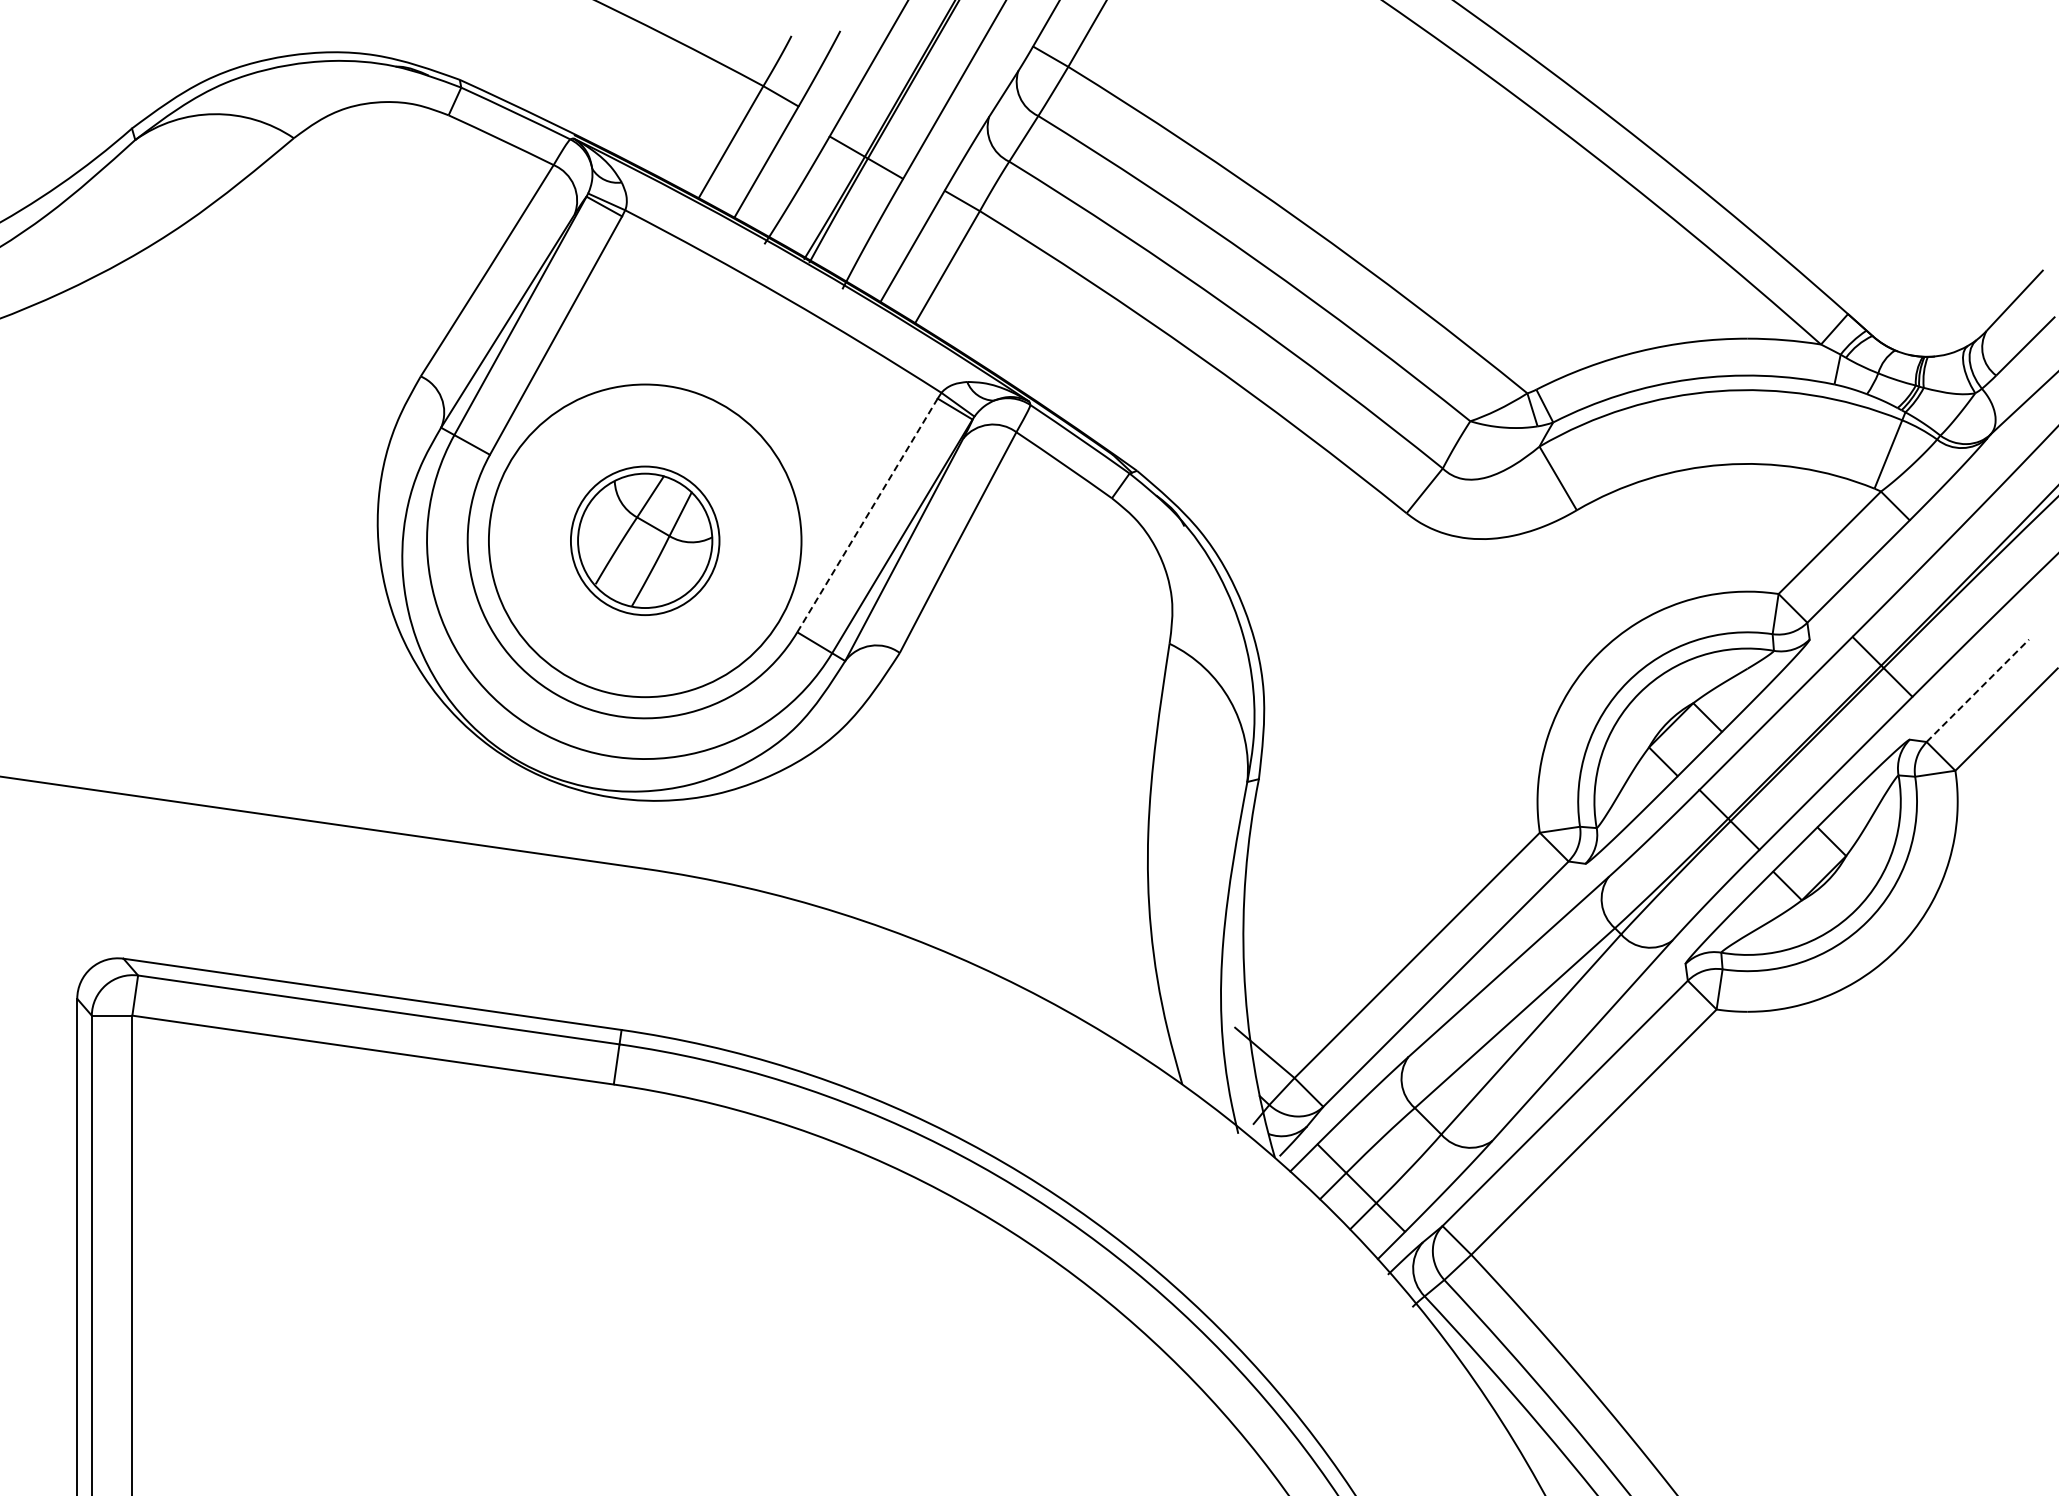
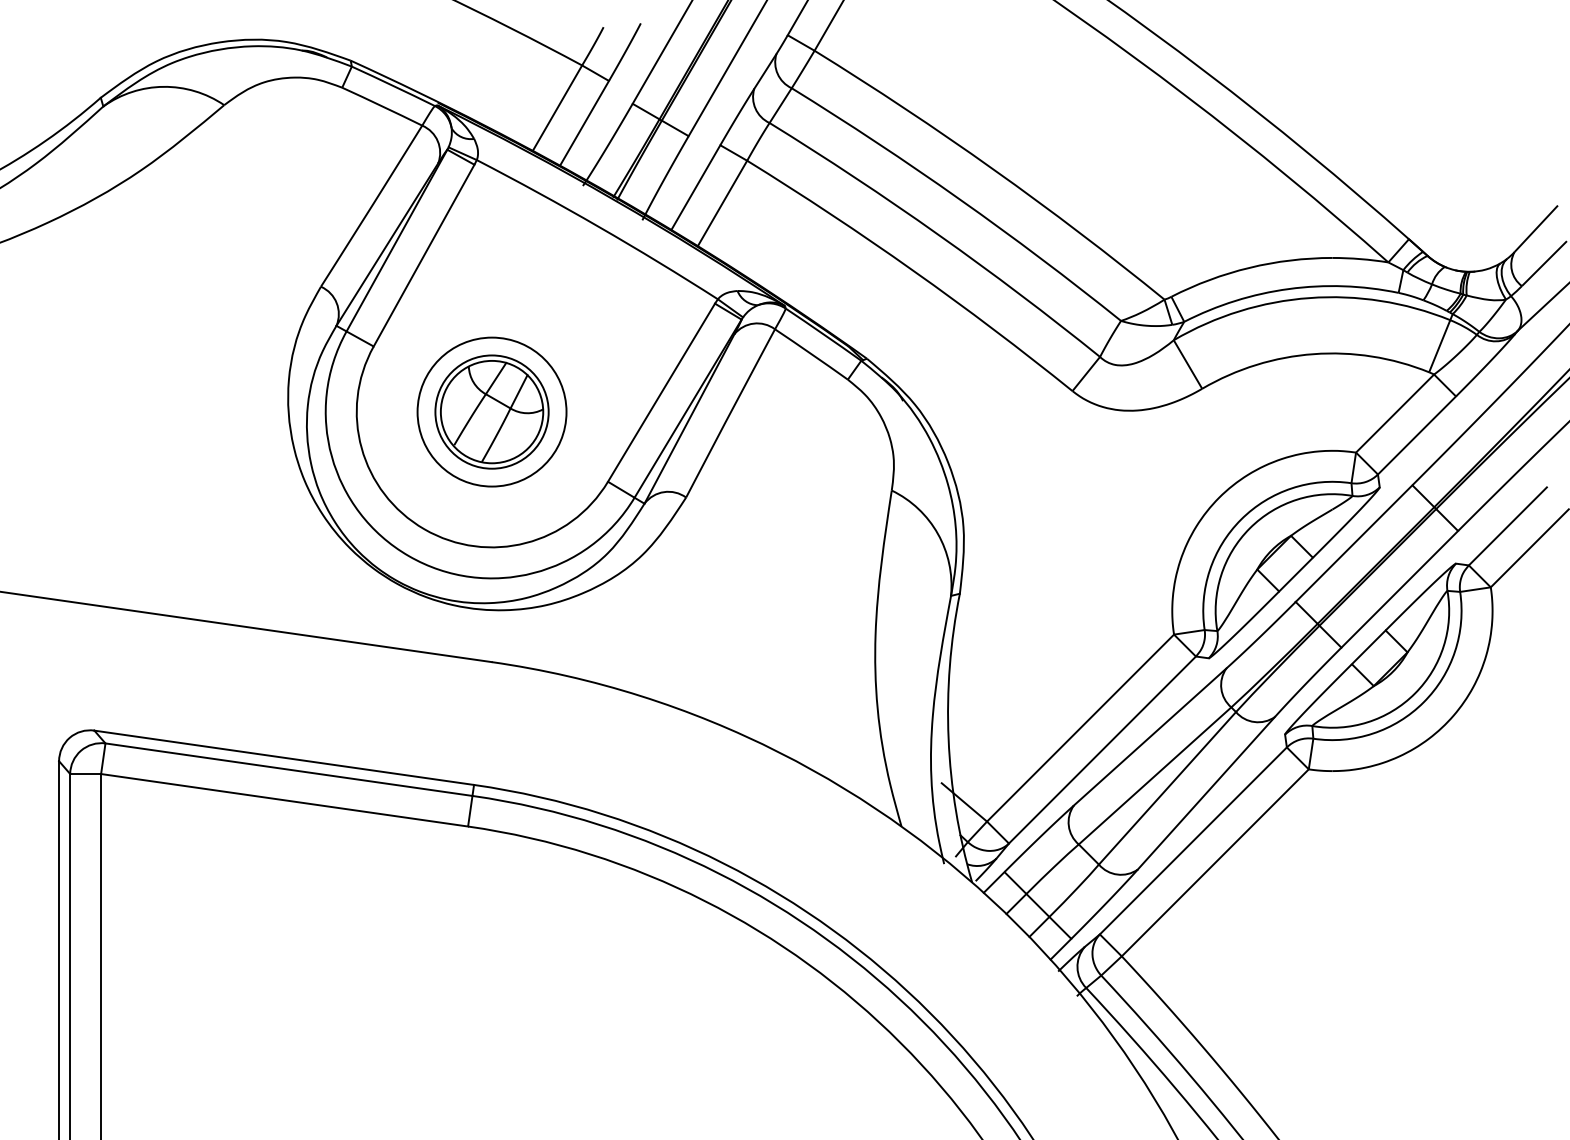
line: (867, 515) -> (661, 392), dashed -> solid
circle: (644, 540) -> (491, 411), size x0.62
line: (1978, 690) -> (1508, 526), dashed -> solid

